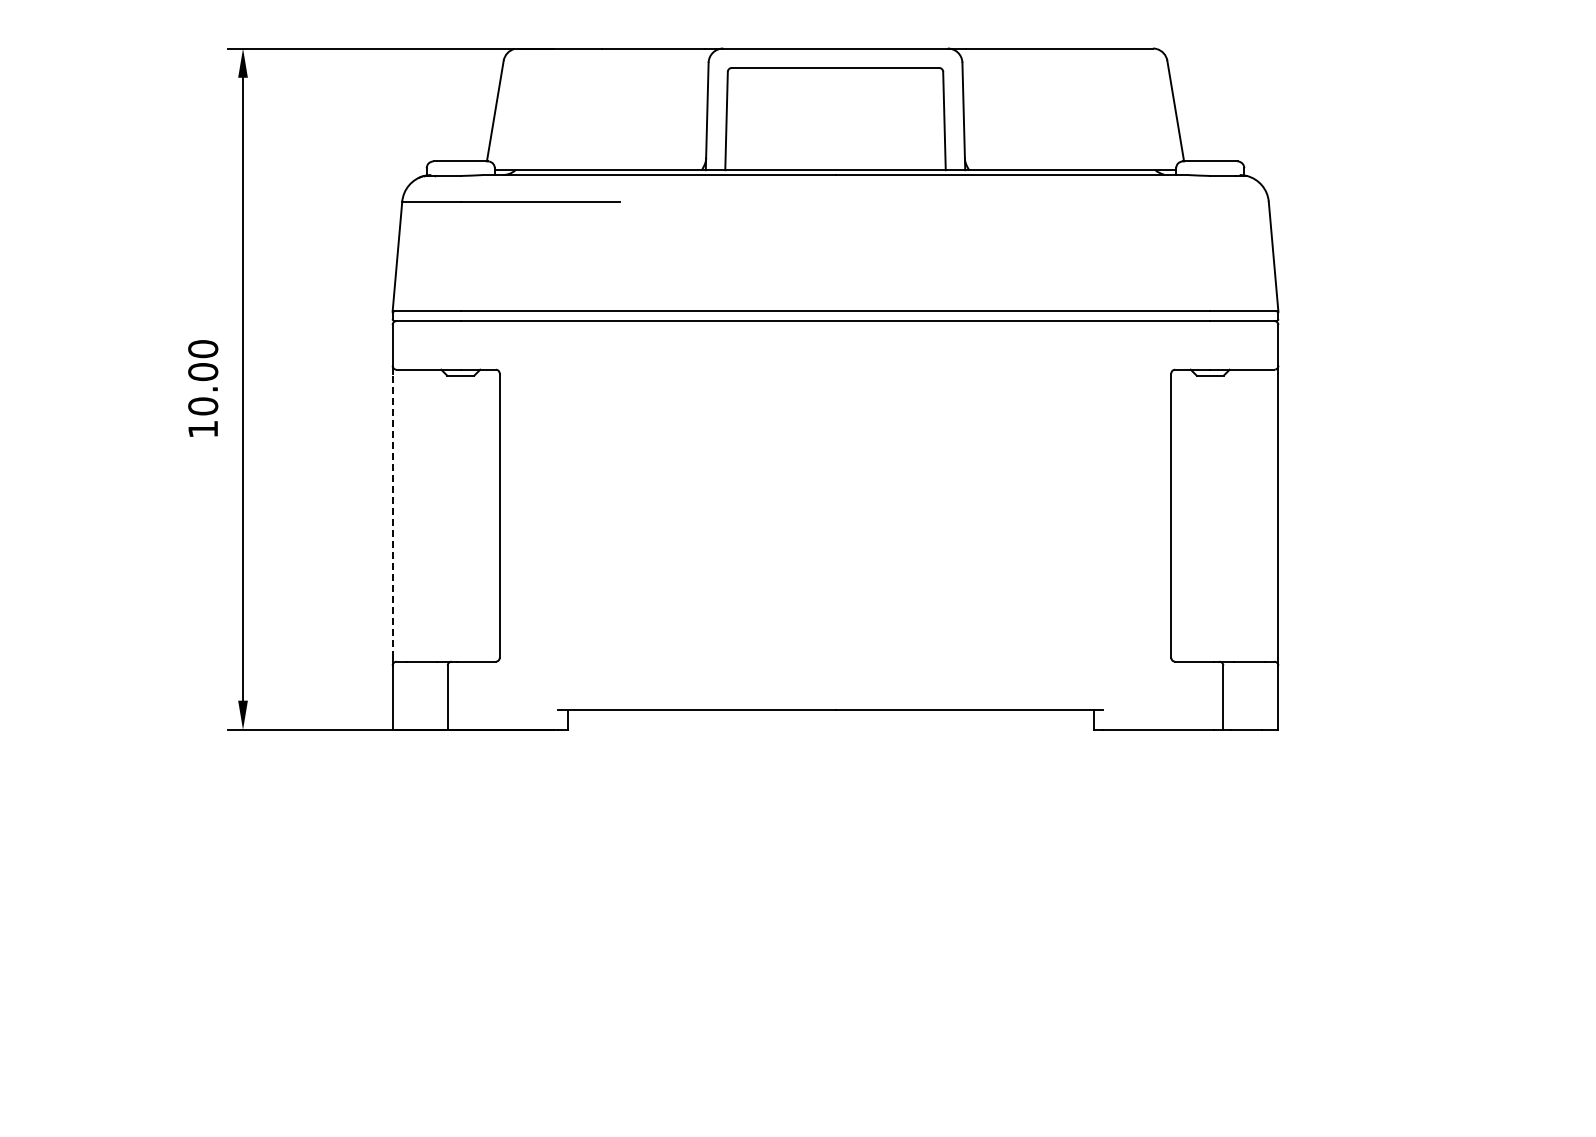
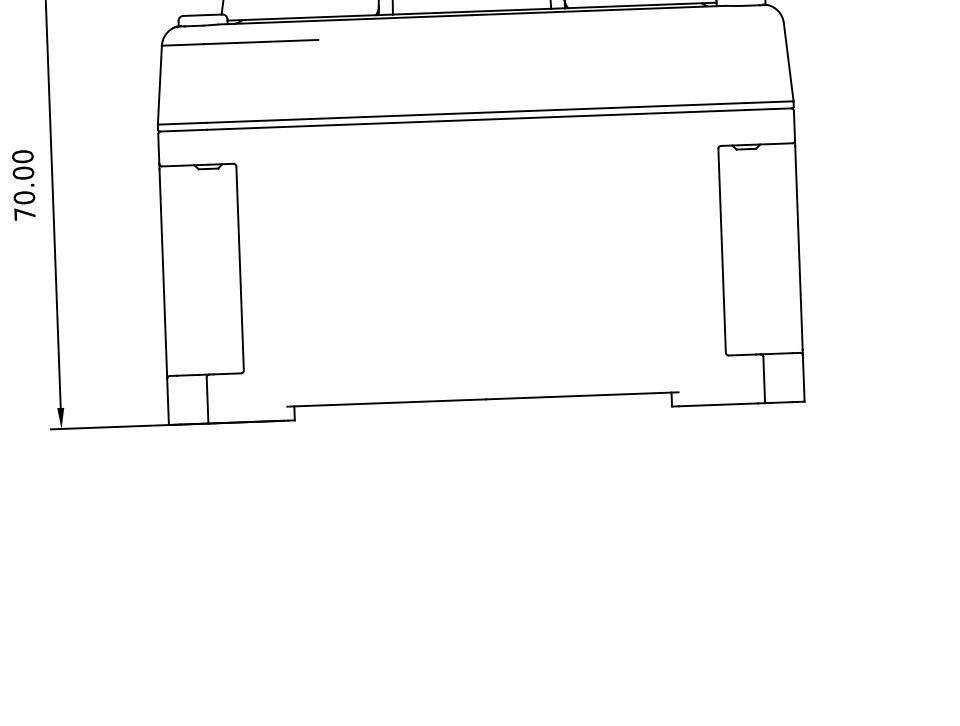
text: (202, 429) -> (24, 214), 10.00 -> 70.00
line: (392, 515) -> (163, 271), dashed -> solid

